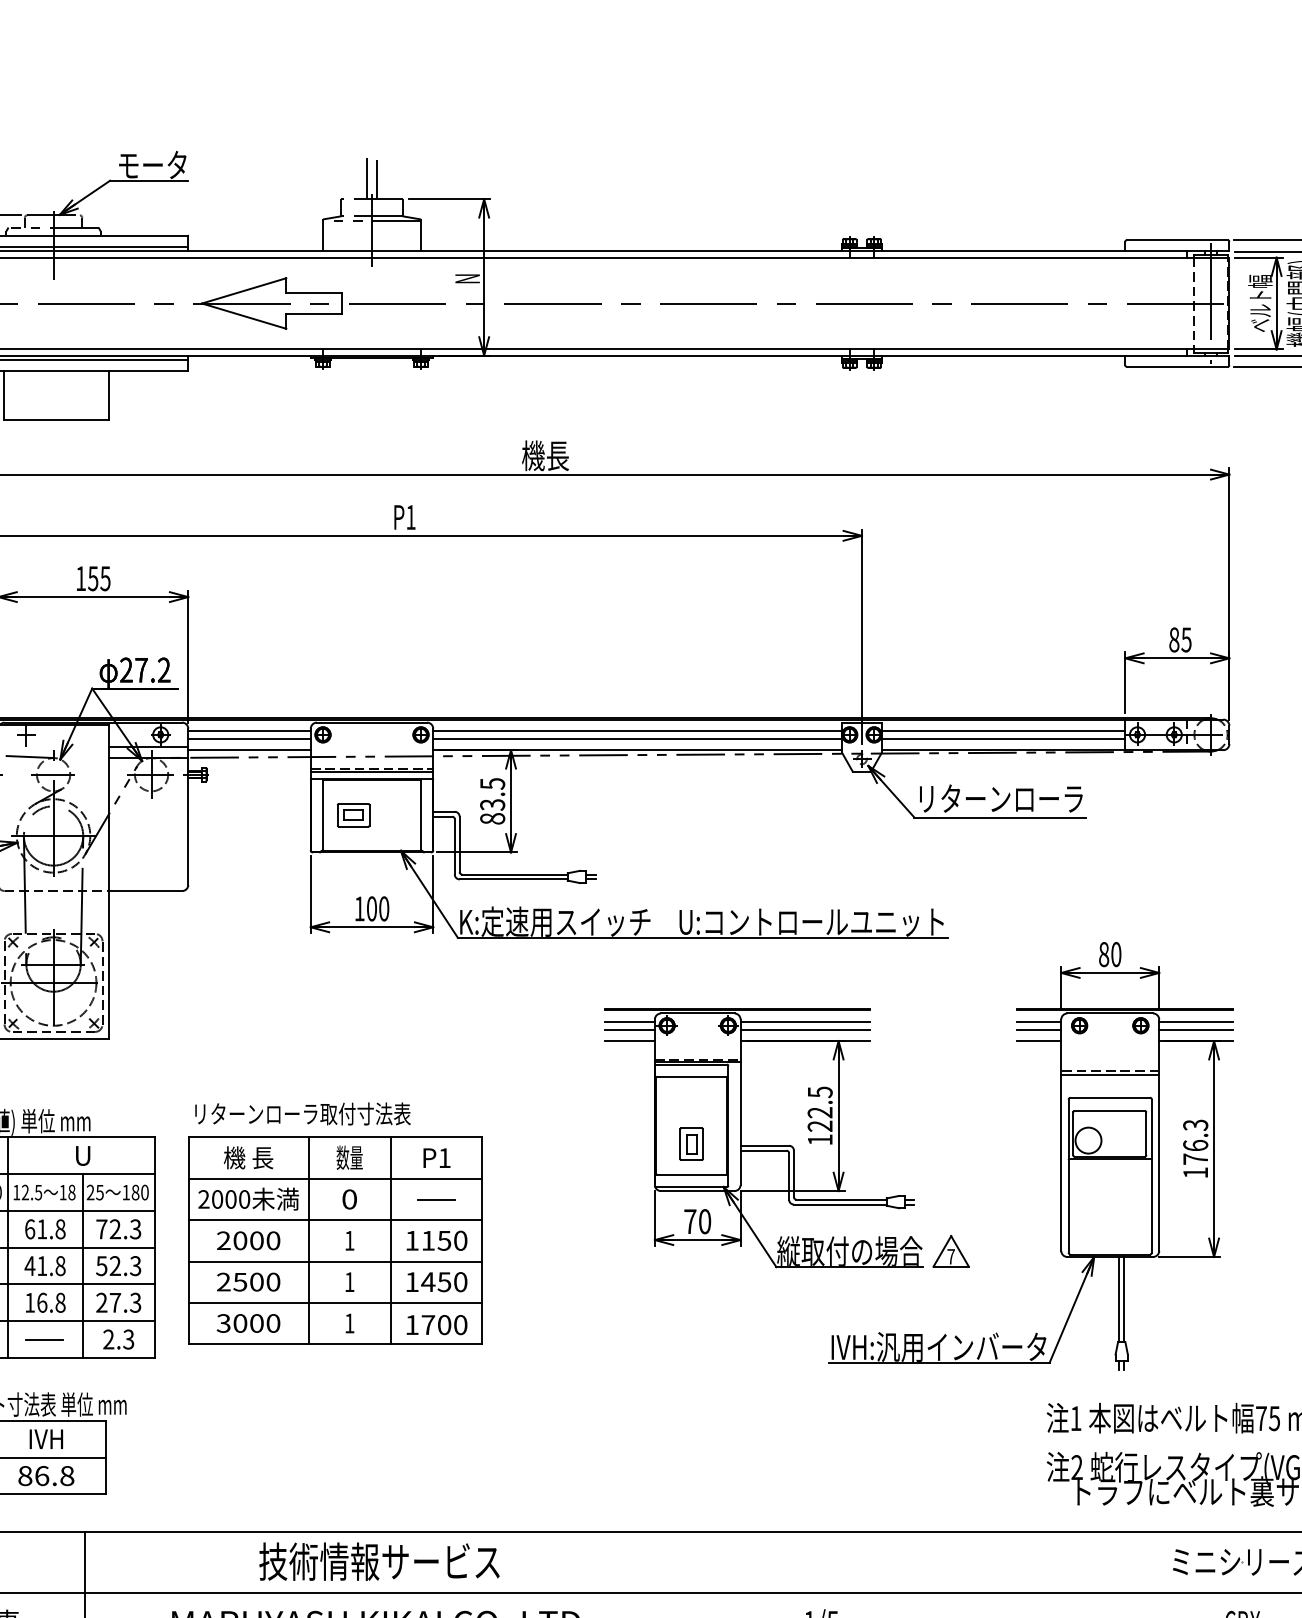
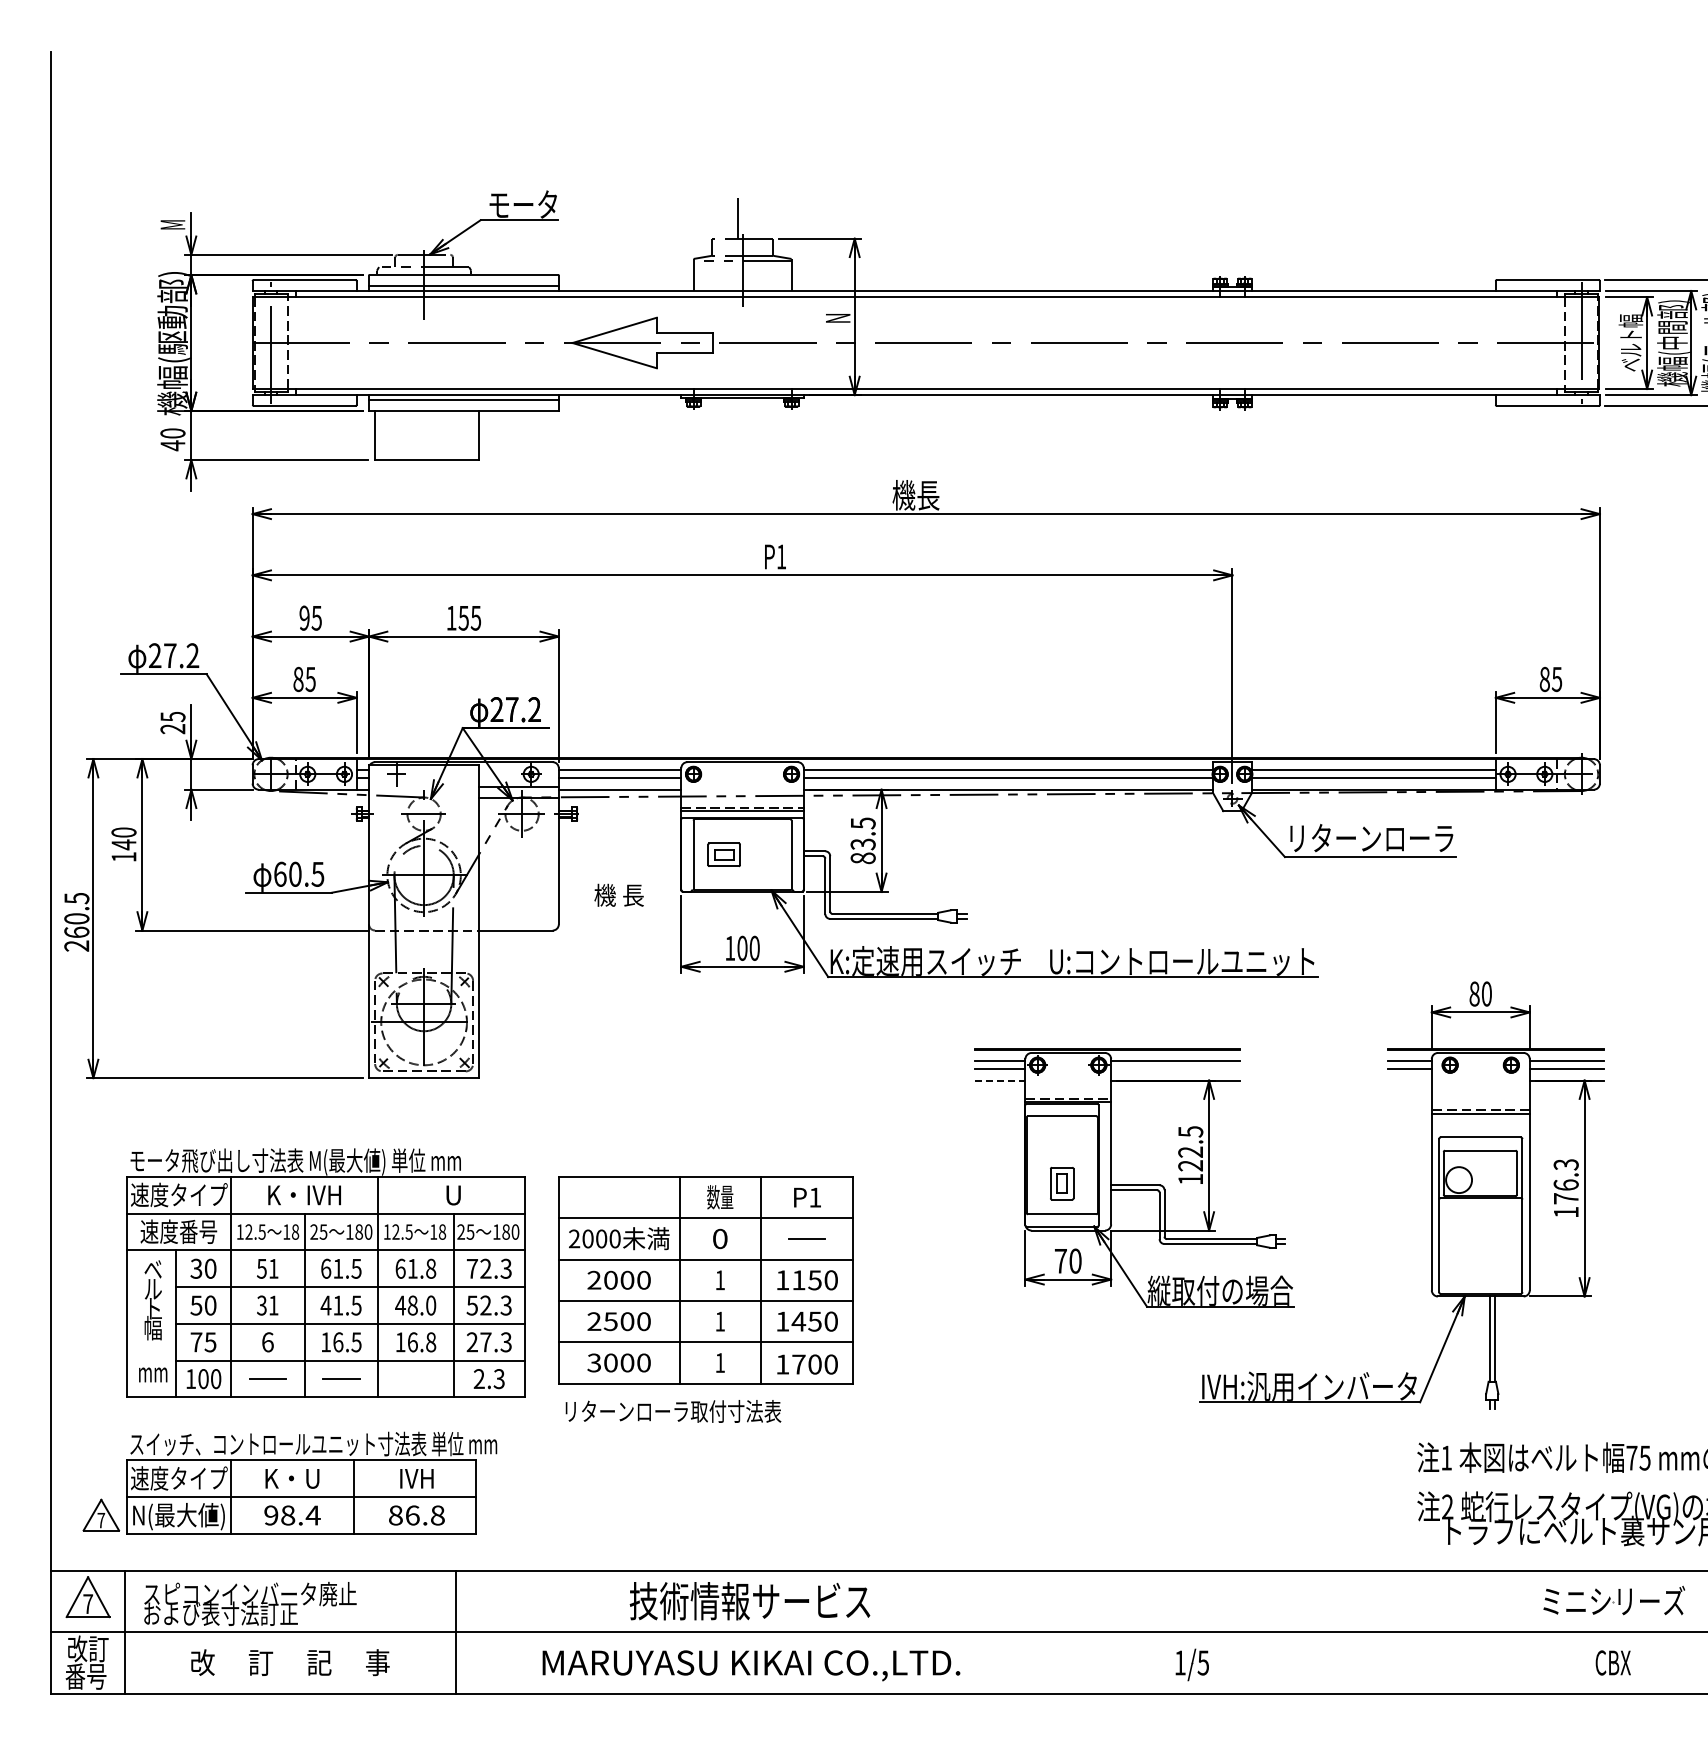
line: (376, 179) -> (747, 218), removed
line: (804, 1030) -> (1175, 1069), removed
line: (629, 1041) -> (1000, 1080), solid -> dashed
line: (1038, 1041) -> (1409, 1080), removed
text: (302, 1114) -> (673, 1411), moved
text: (247, 1157) -> (618, 894), moved
part: (950, 1251) -> (1321, 1290), removed
text: (50, 1266) -> (421, 1305), 41.8 -> 48.0
line: (43, 1339) -> (414, 1378), removed

